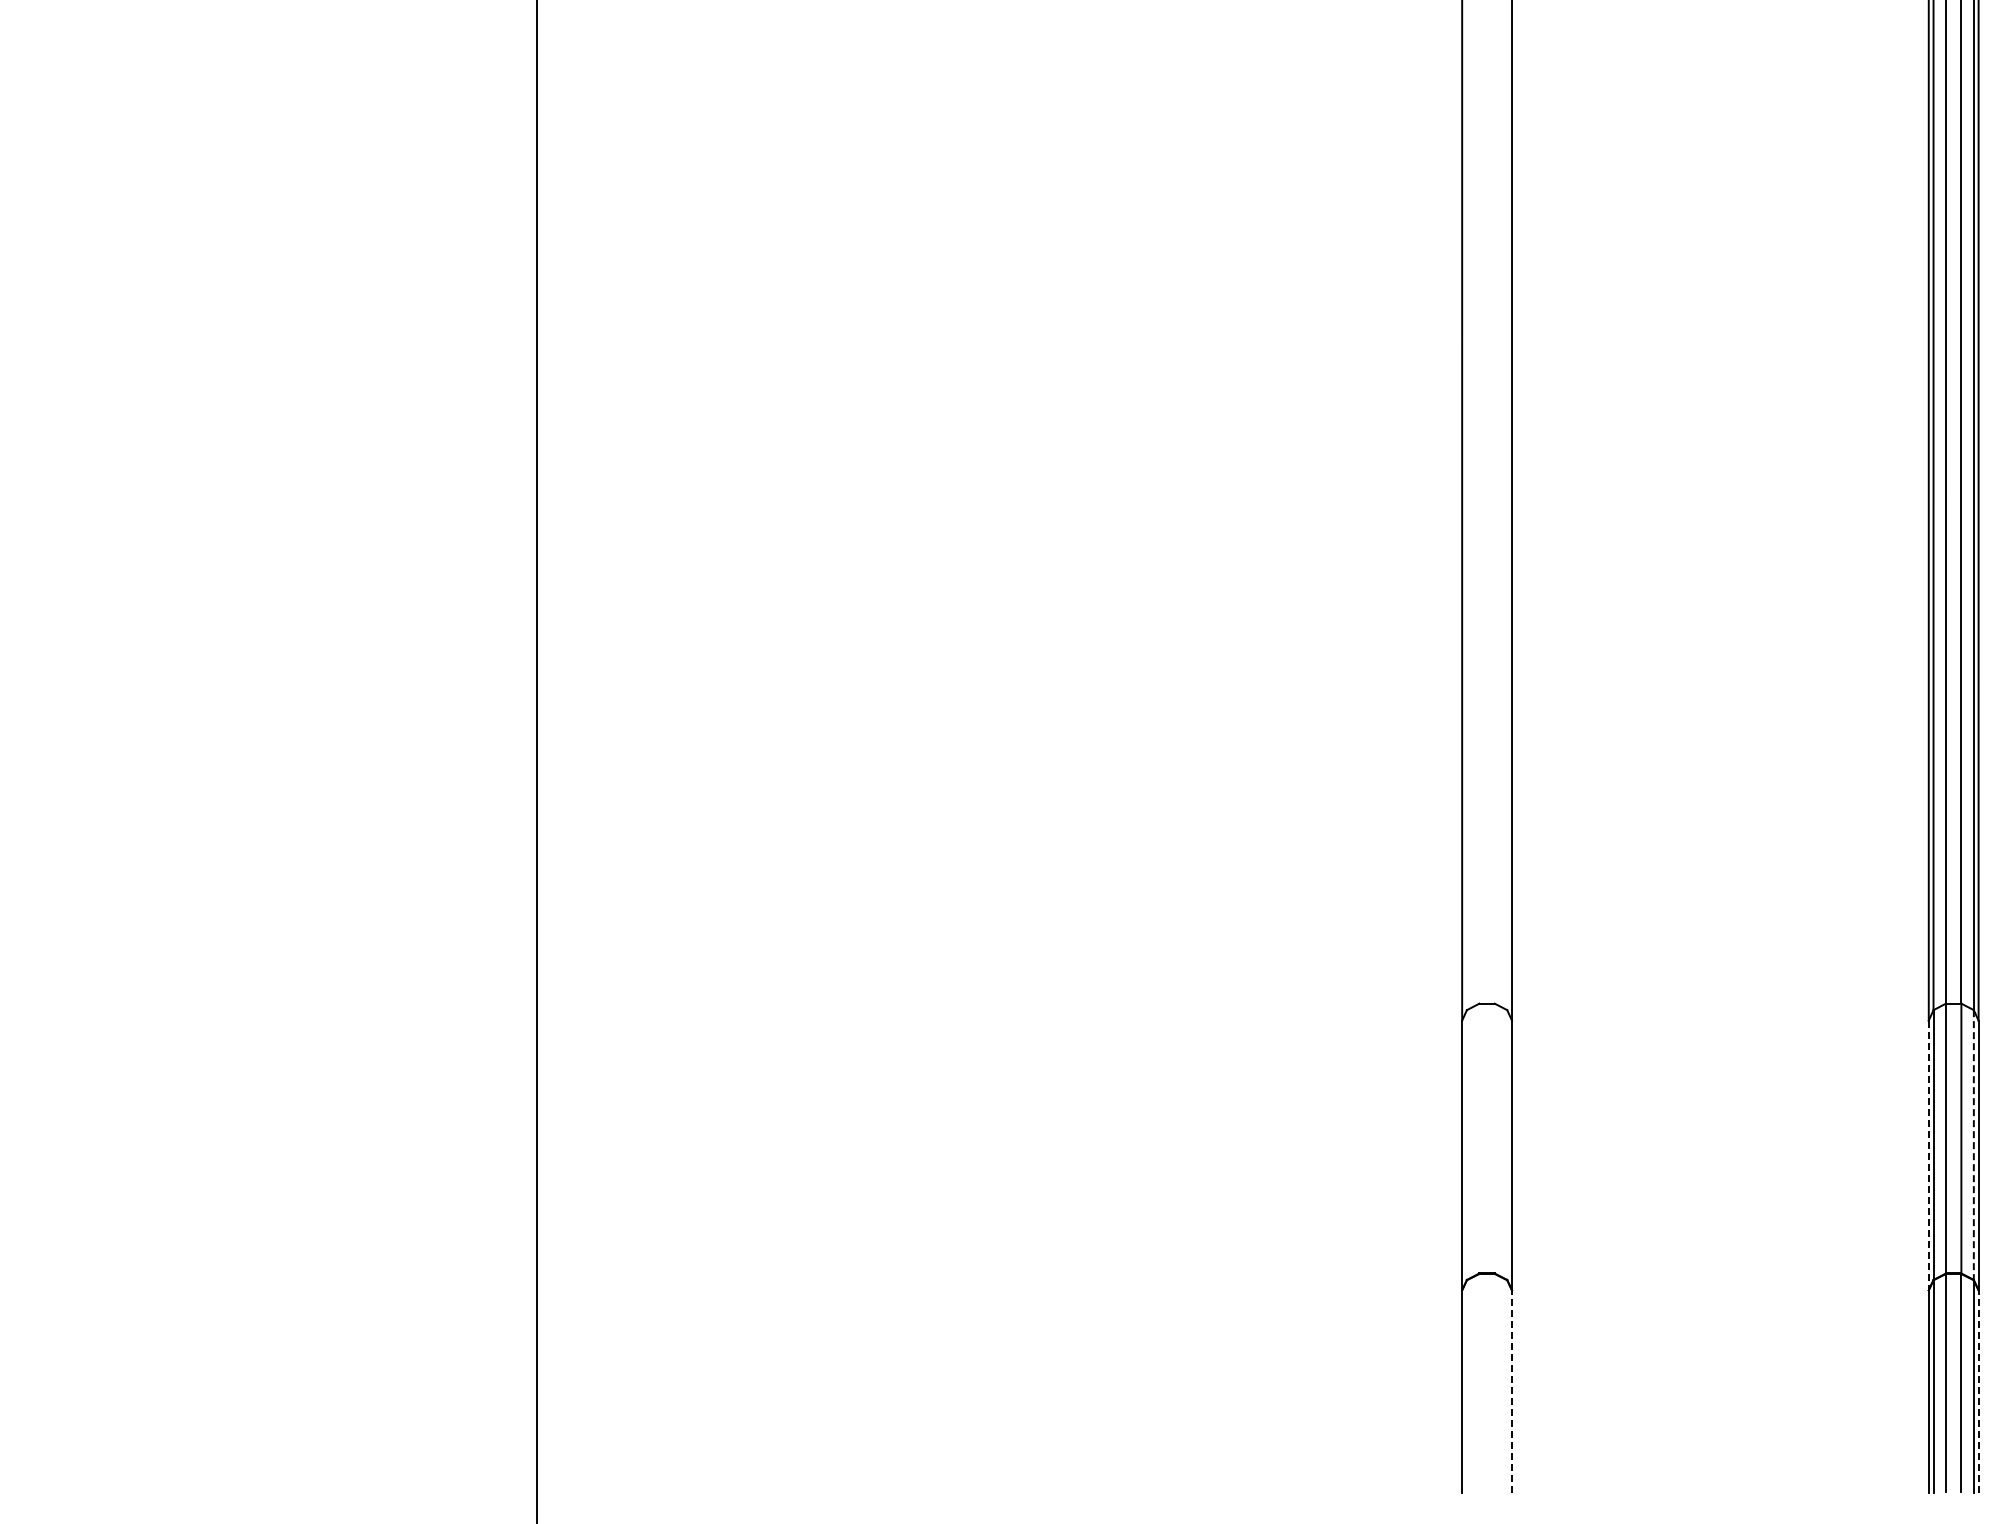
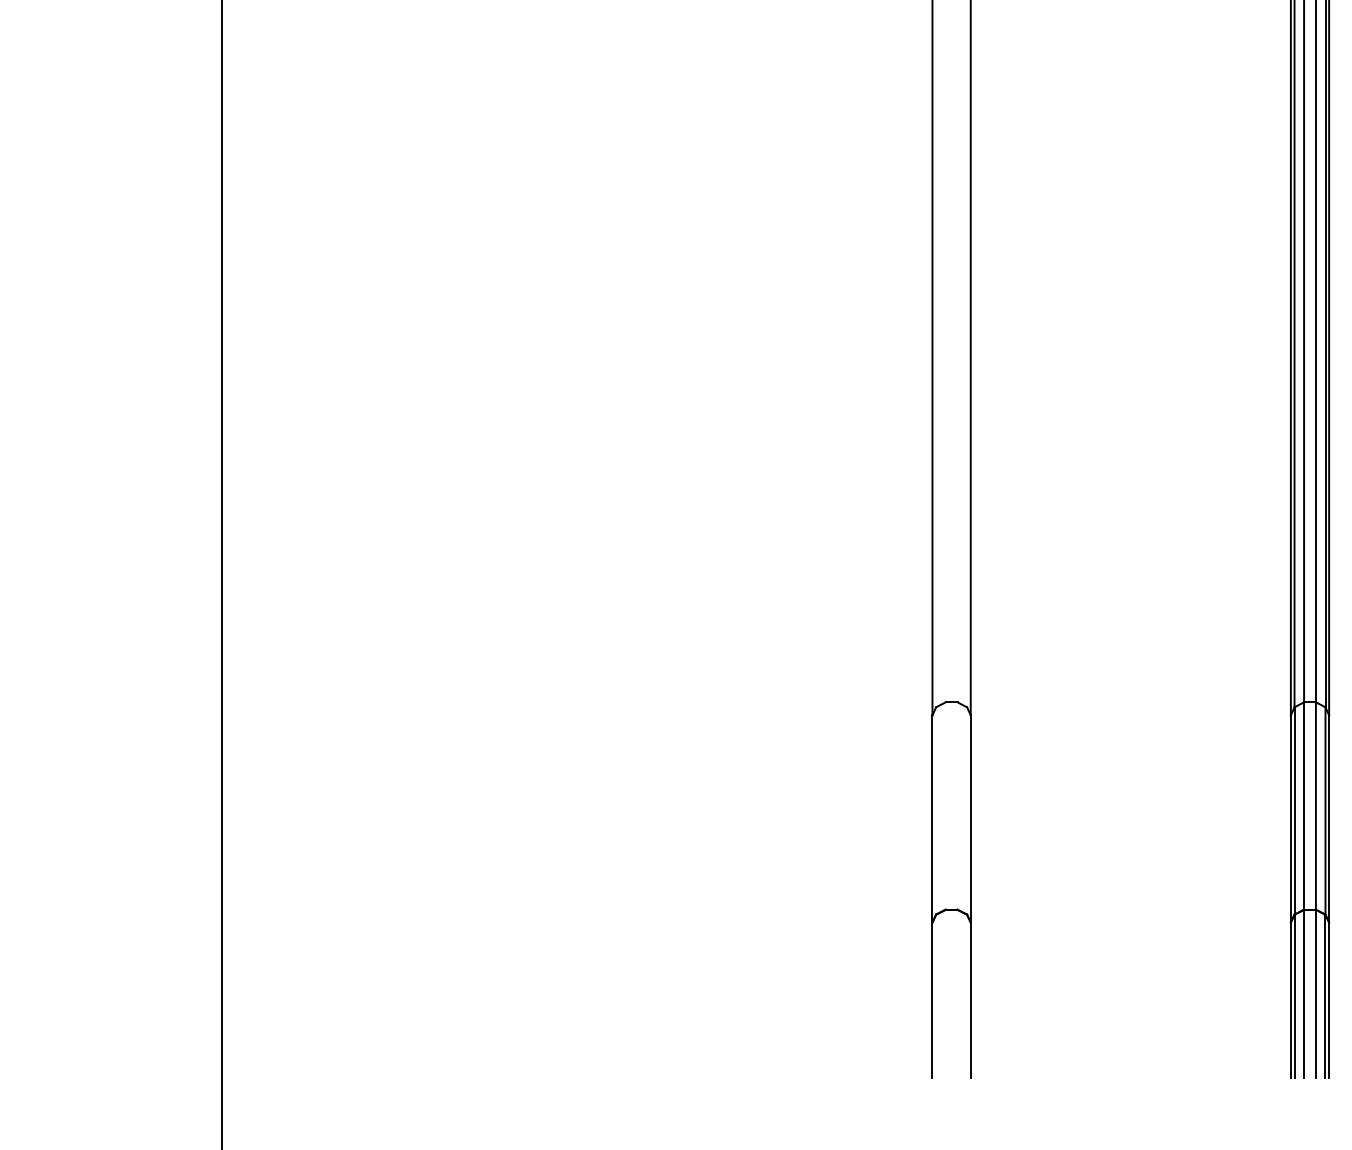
line: (1973, 1145) -> (1325, 811), dashed -> solid
line: (1928, 1155) -> (1290, 818), dashed -> solid
line: (1512, 1391) -> (971, 1000), dashed -> solid
line: (1978, 1391) -> (1329, 1000), dashed -> solid

